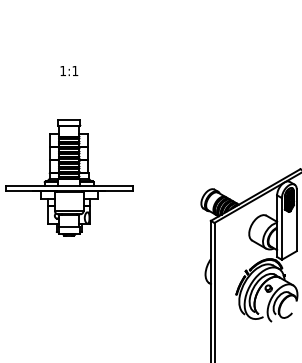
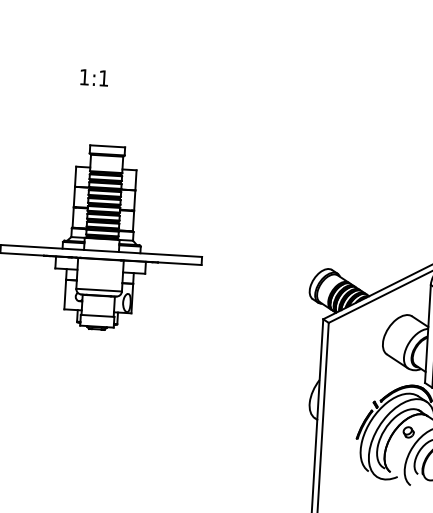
text: (69, 70) -> (94, 77), moved

